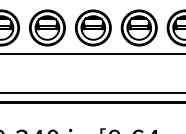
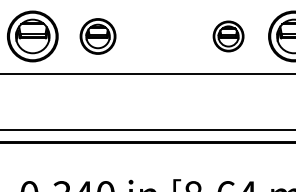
part: (47, 28) -> (97, 36), size x0.7
part: (93, 28) -> (163, 36), removed
part: (139, 28) -> (228, 36), size x0.6

